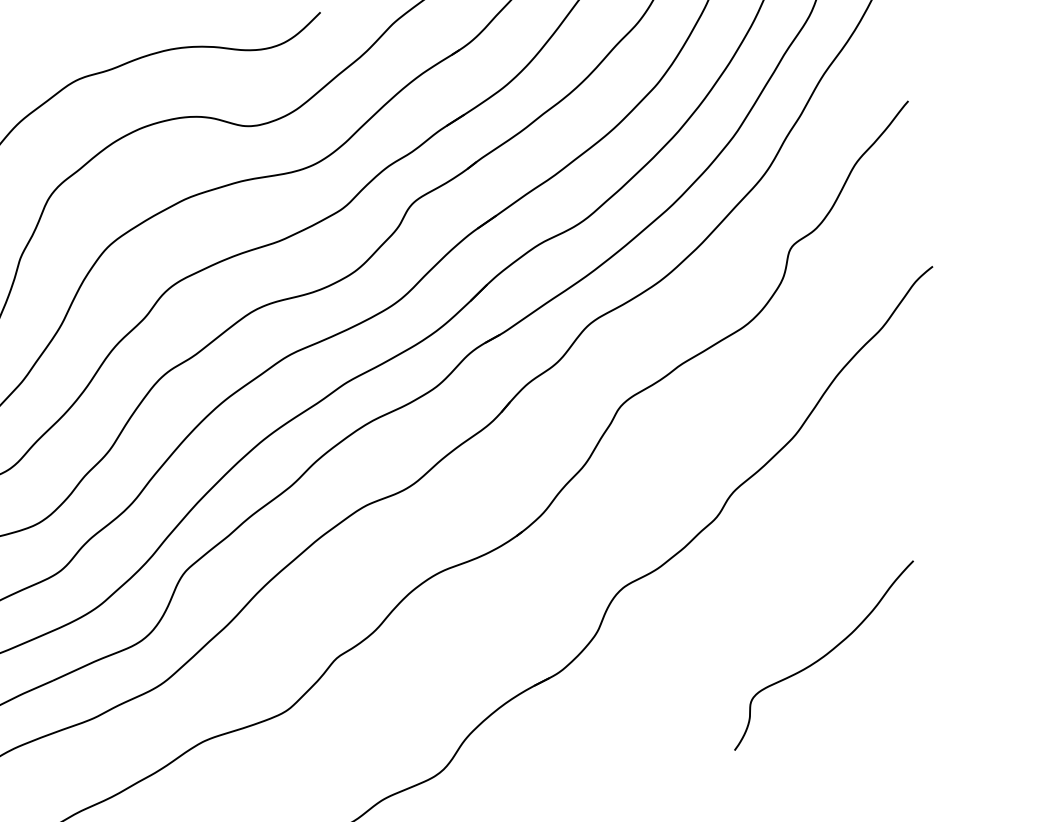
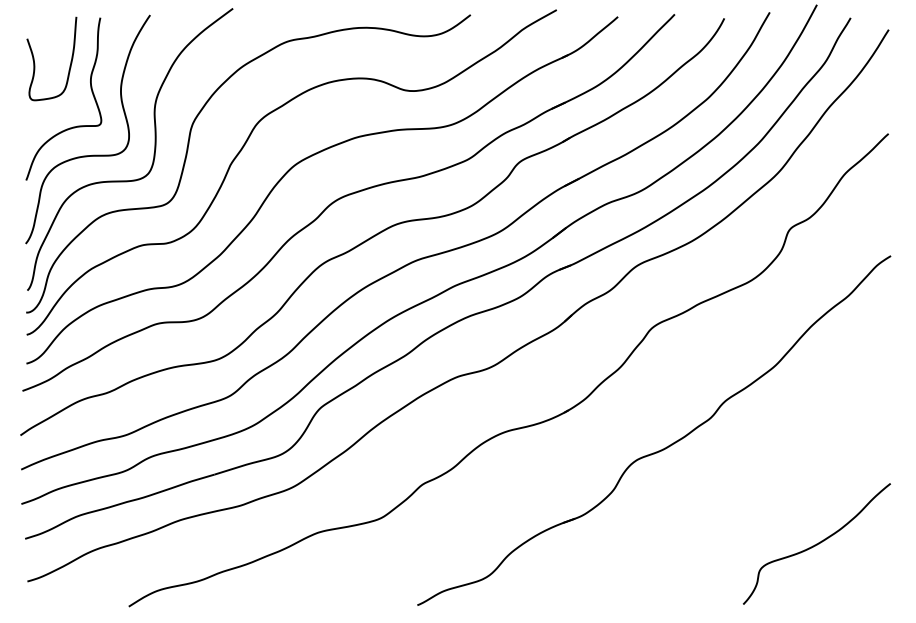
curve: (823, 655) -> (816, 543), moved

